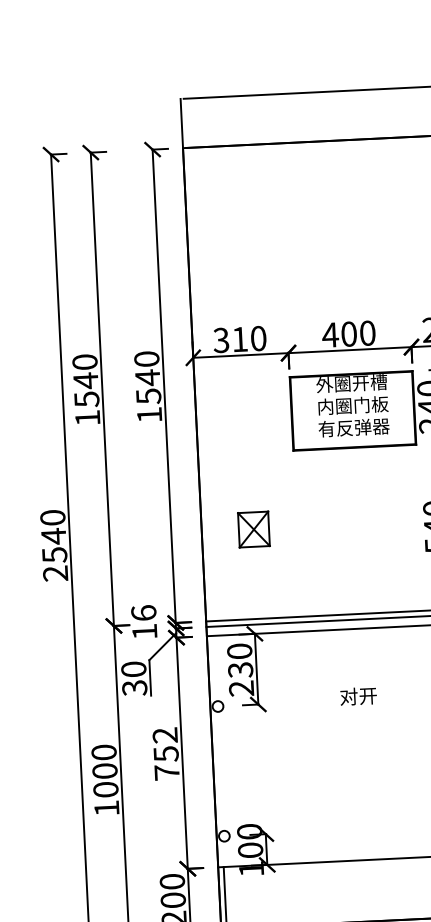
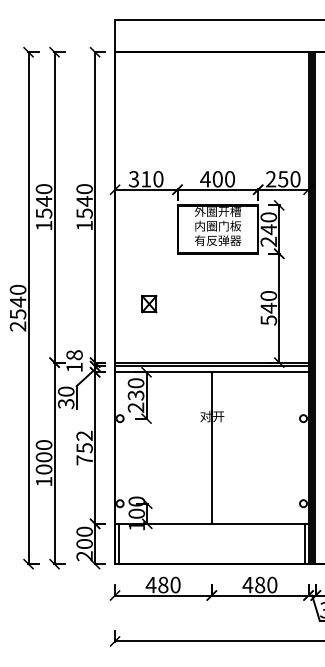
part: (254, 530) -> (149, 304), size x0.71
text: (143, 613) -> (74, 355), 16 -> 18
line: (359, 743) -> (211, 447), added

